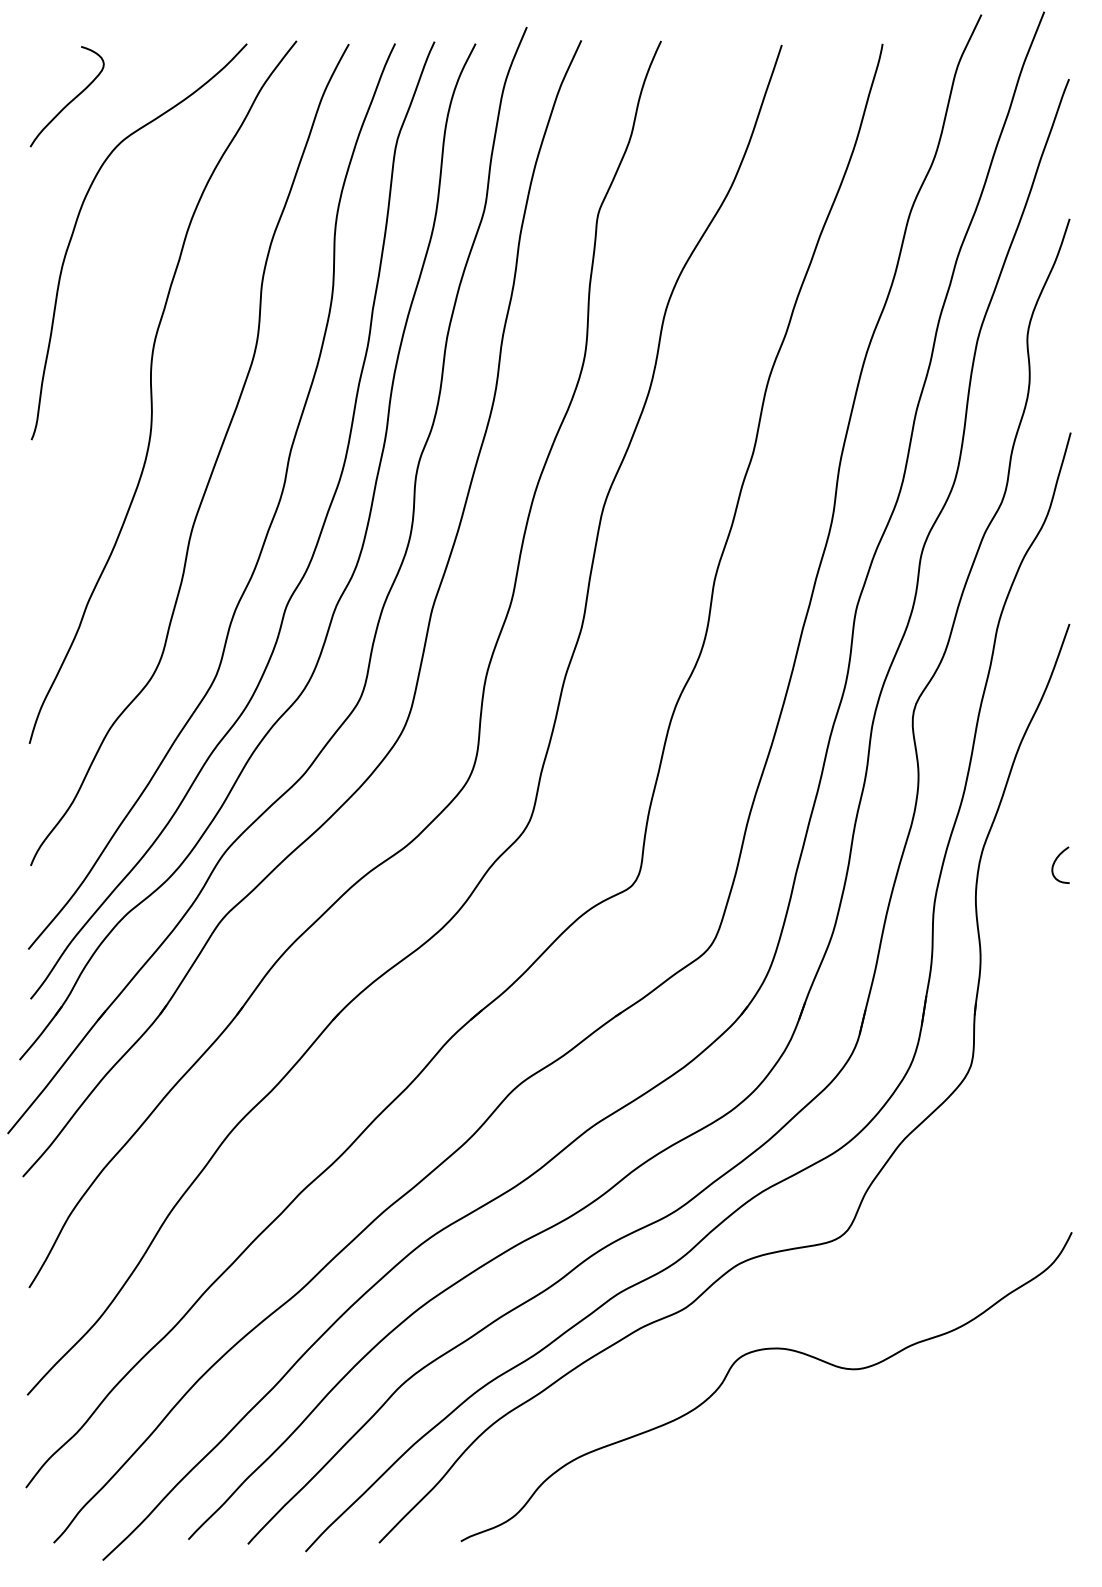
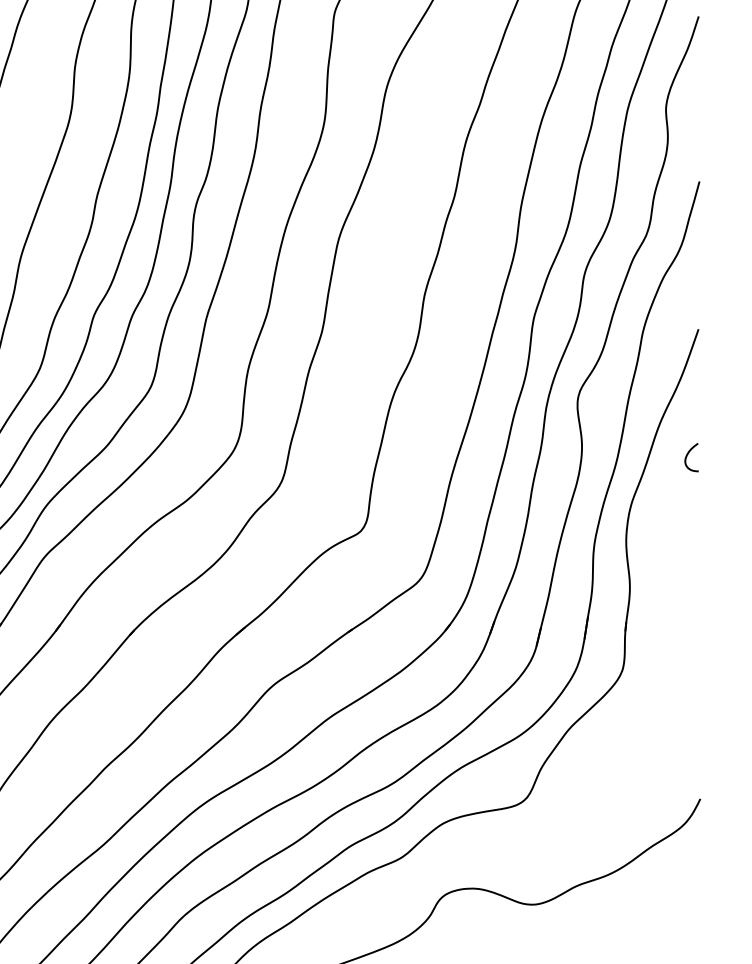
curve: (1055, 862) -> (687, 455), moved

